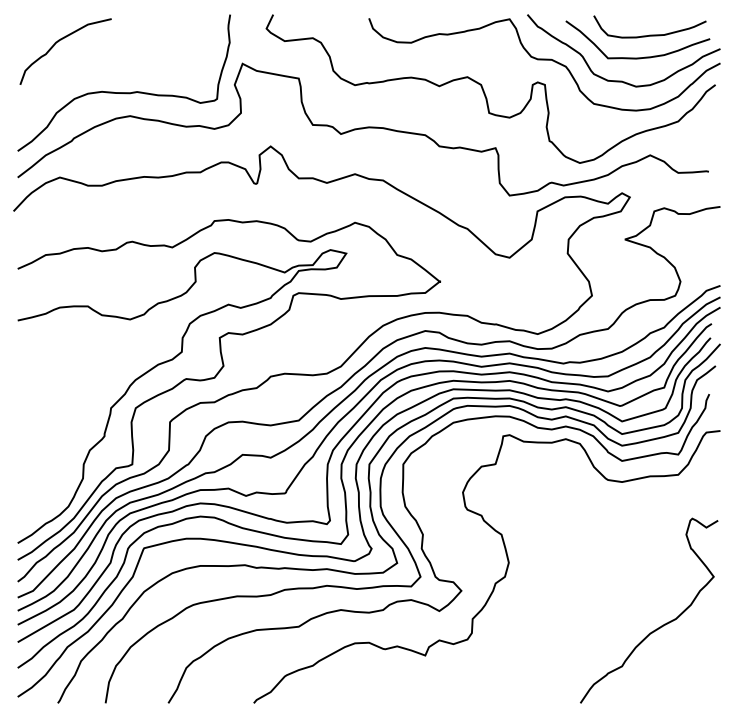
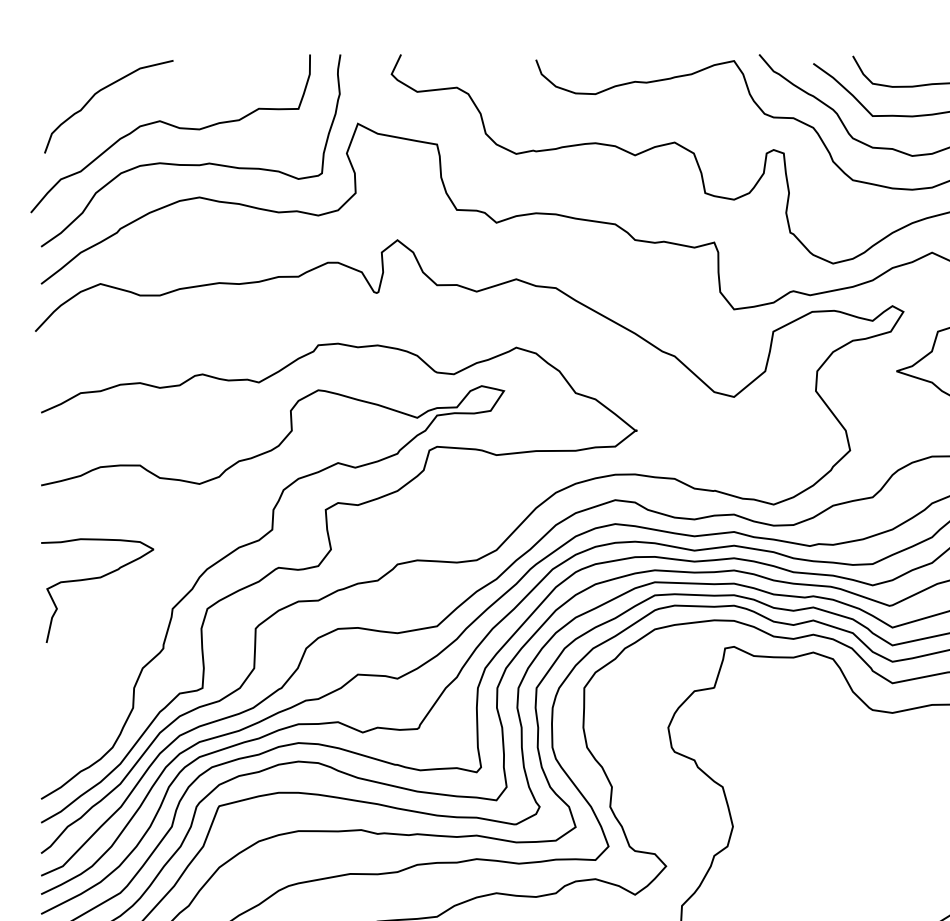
curve: (111, 66) -> (173, 127), added
curve: (57, 387) -> (97, 579), added

